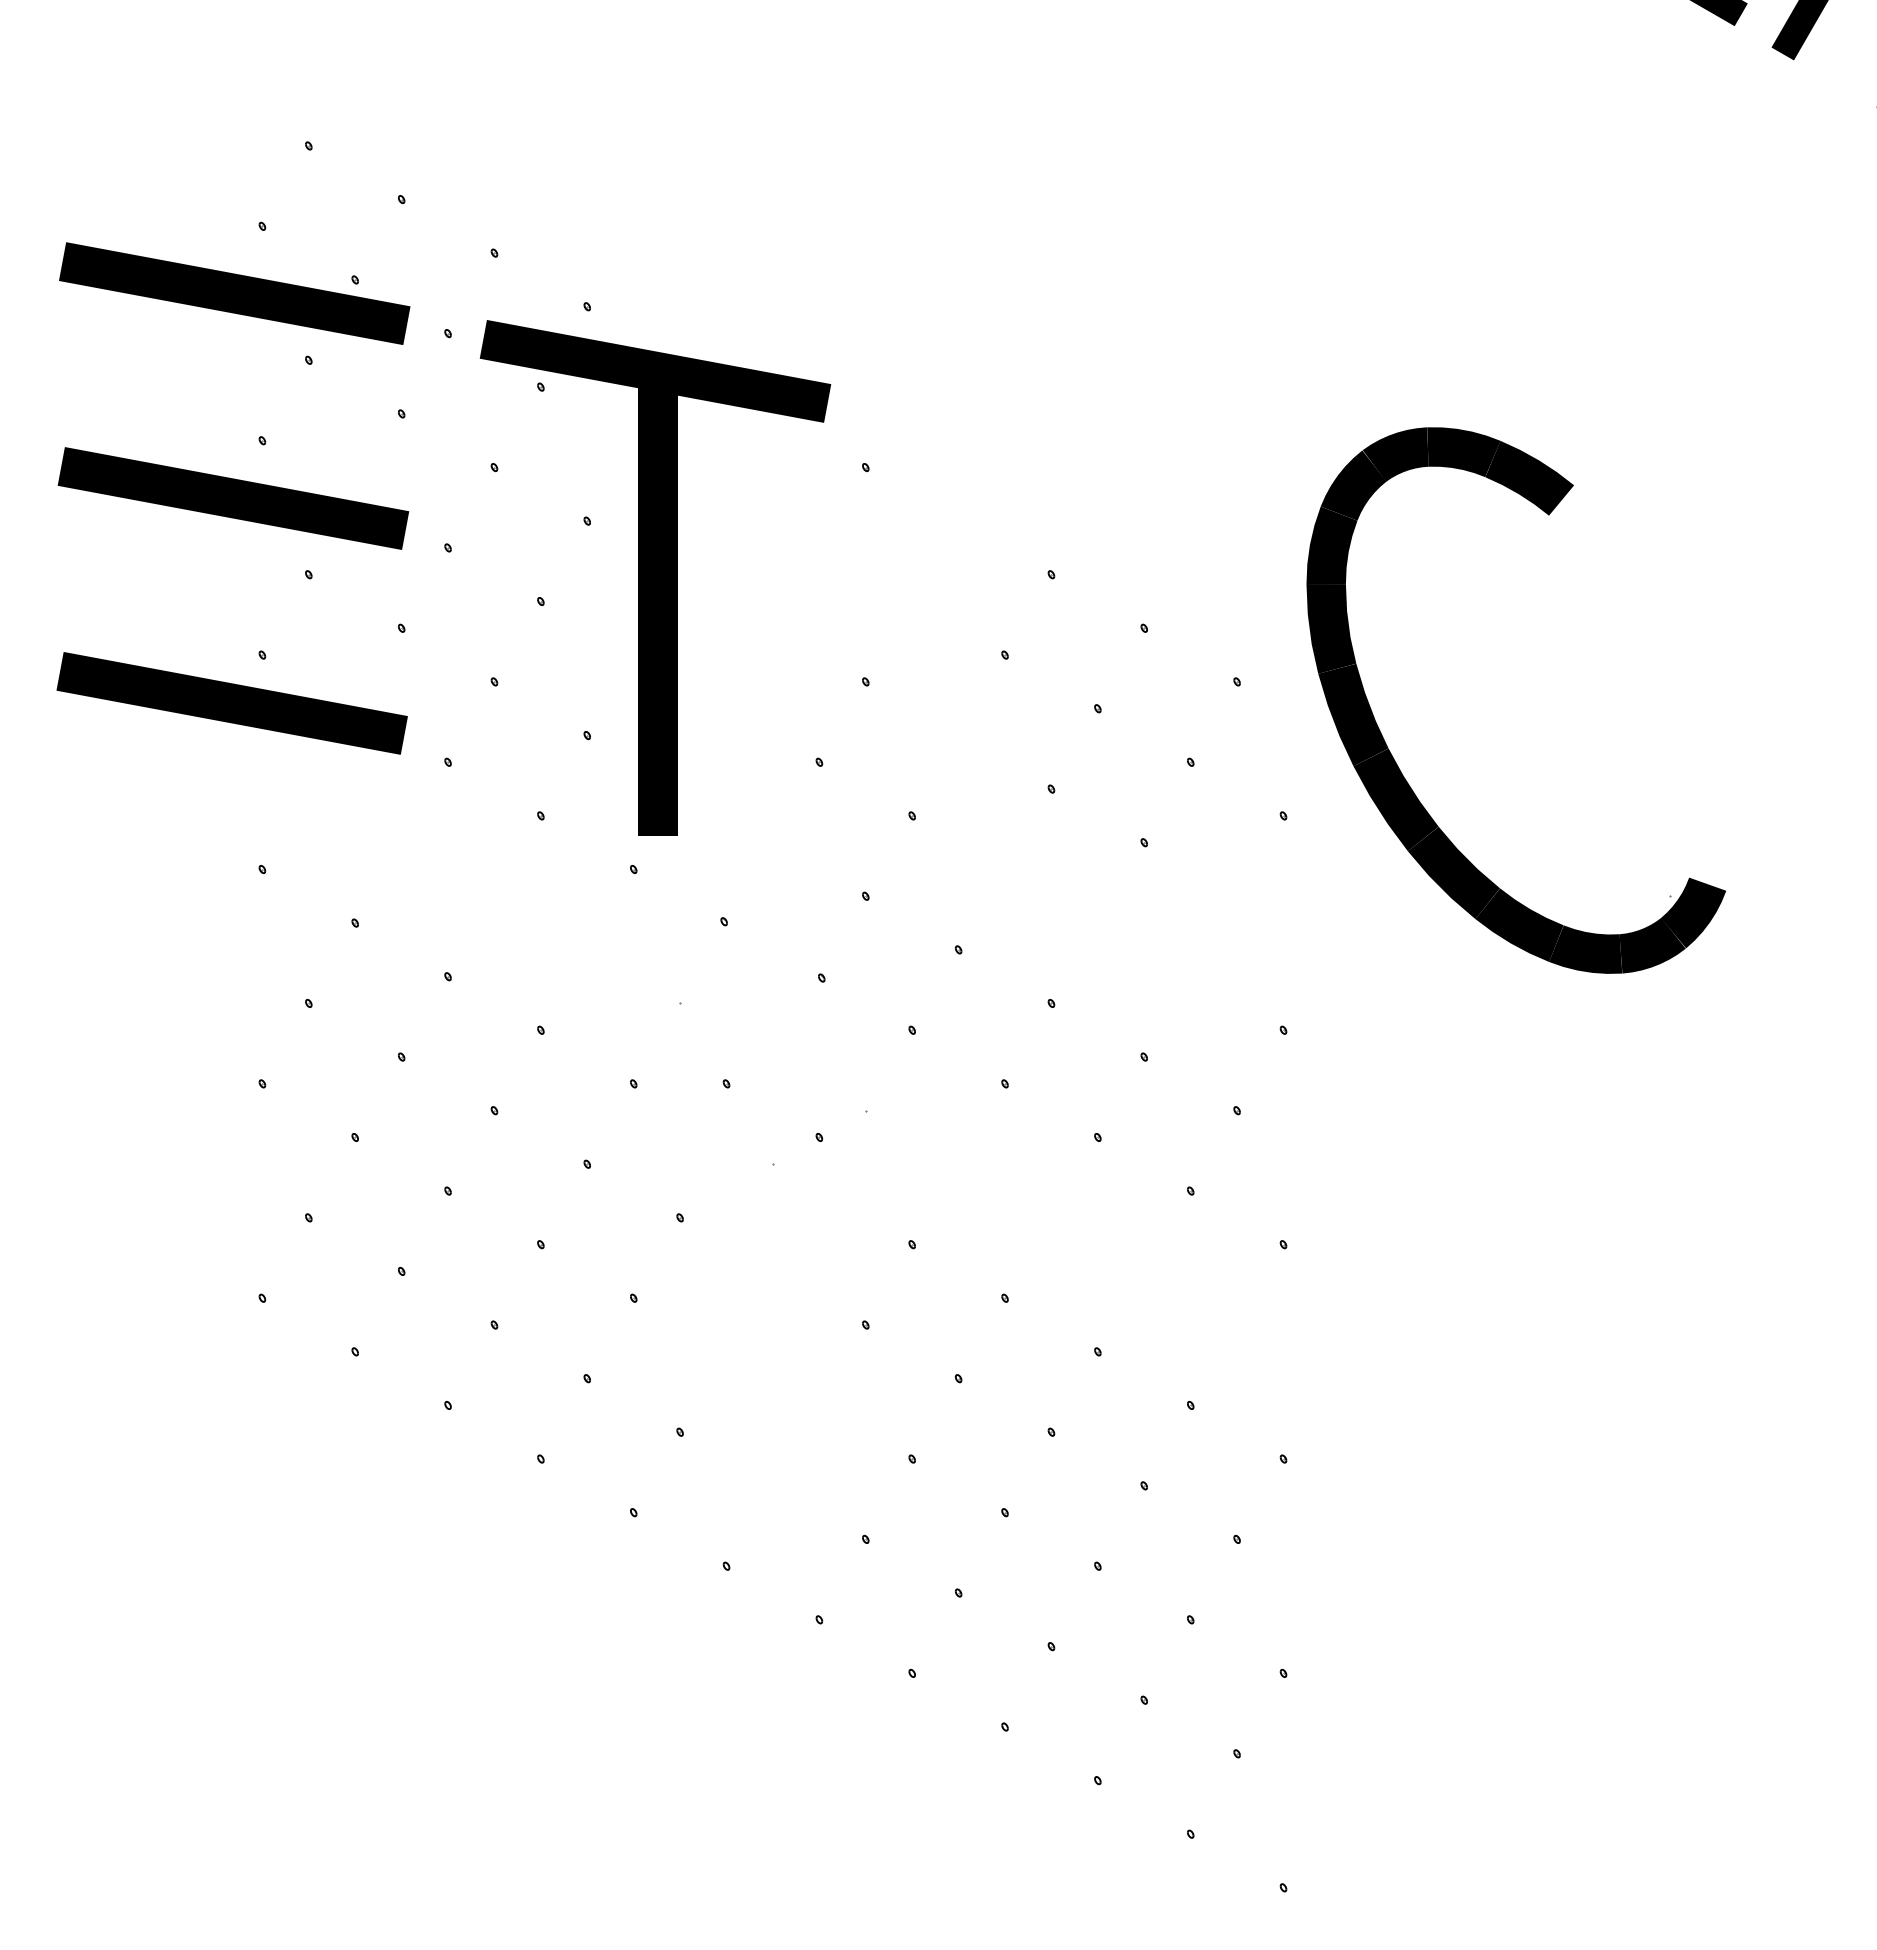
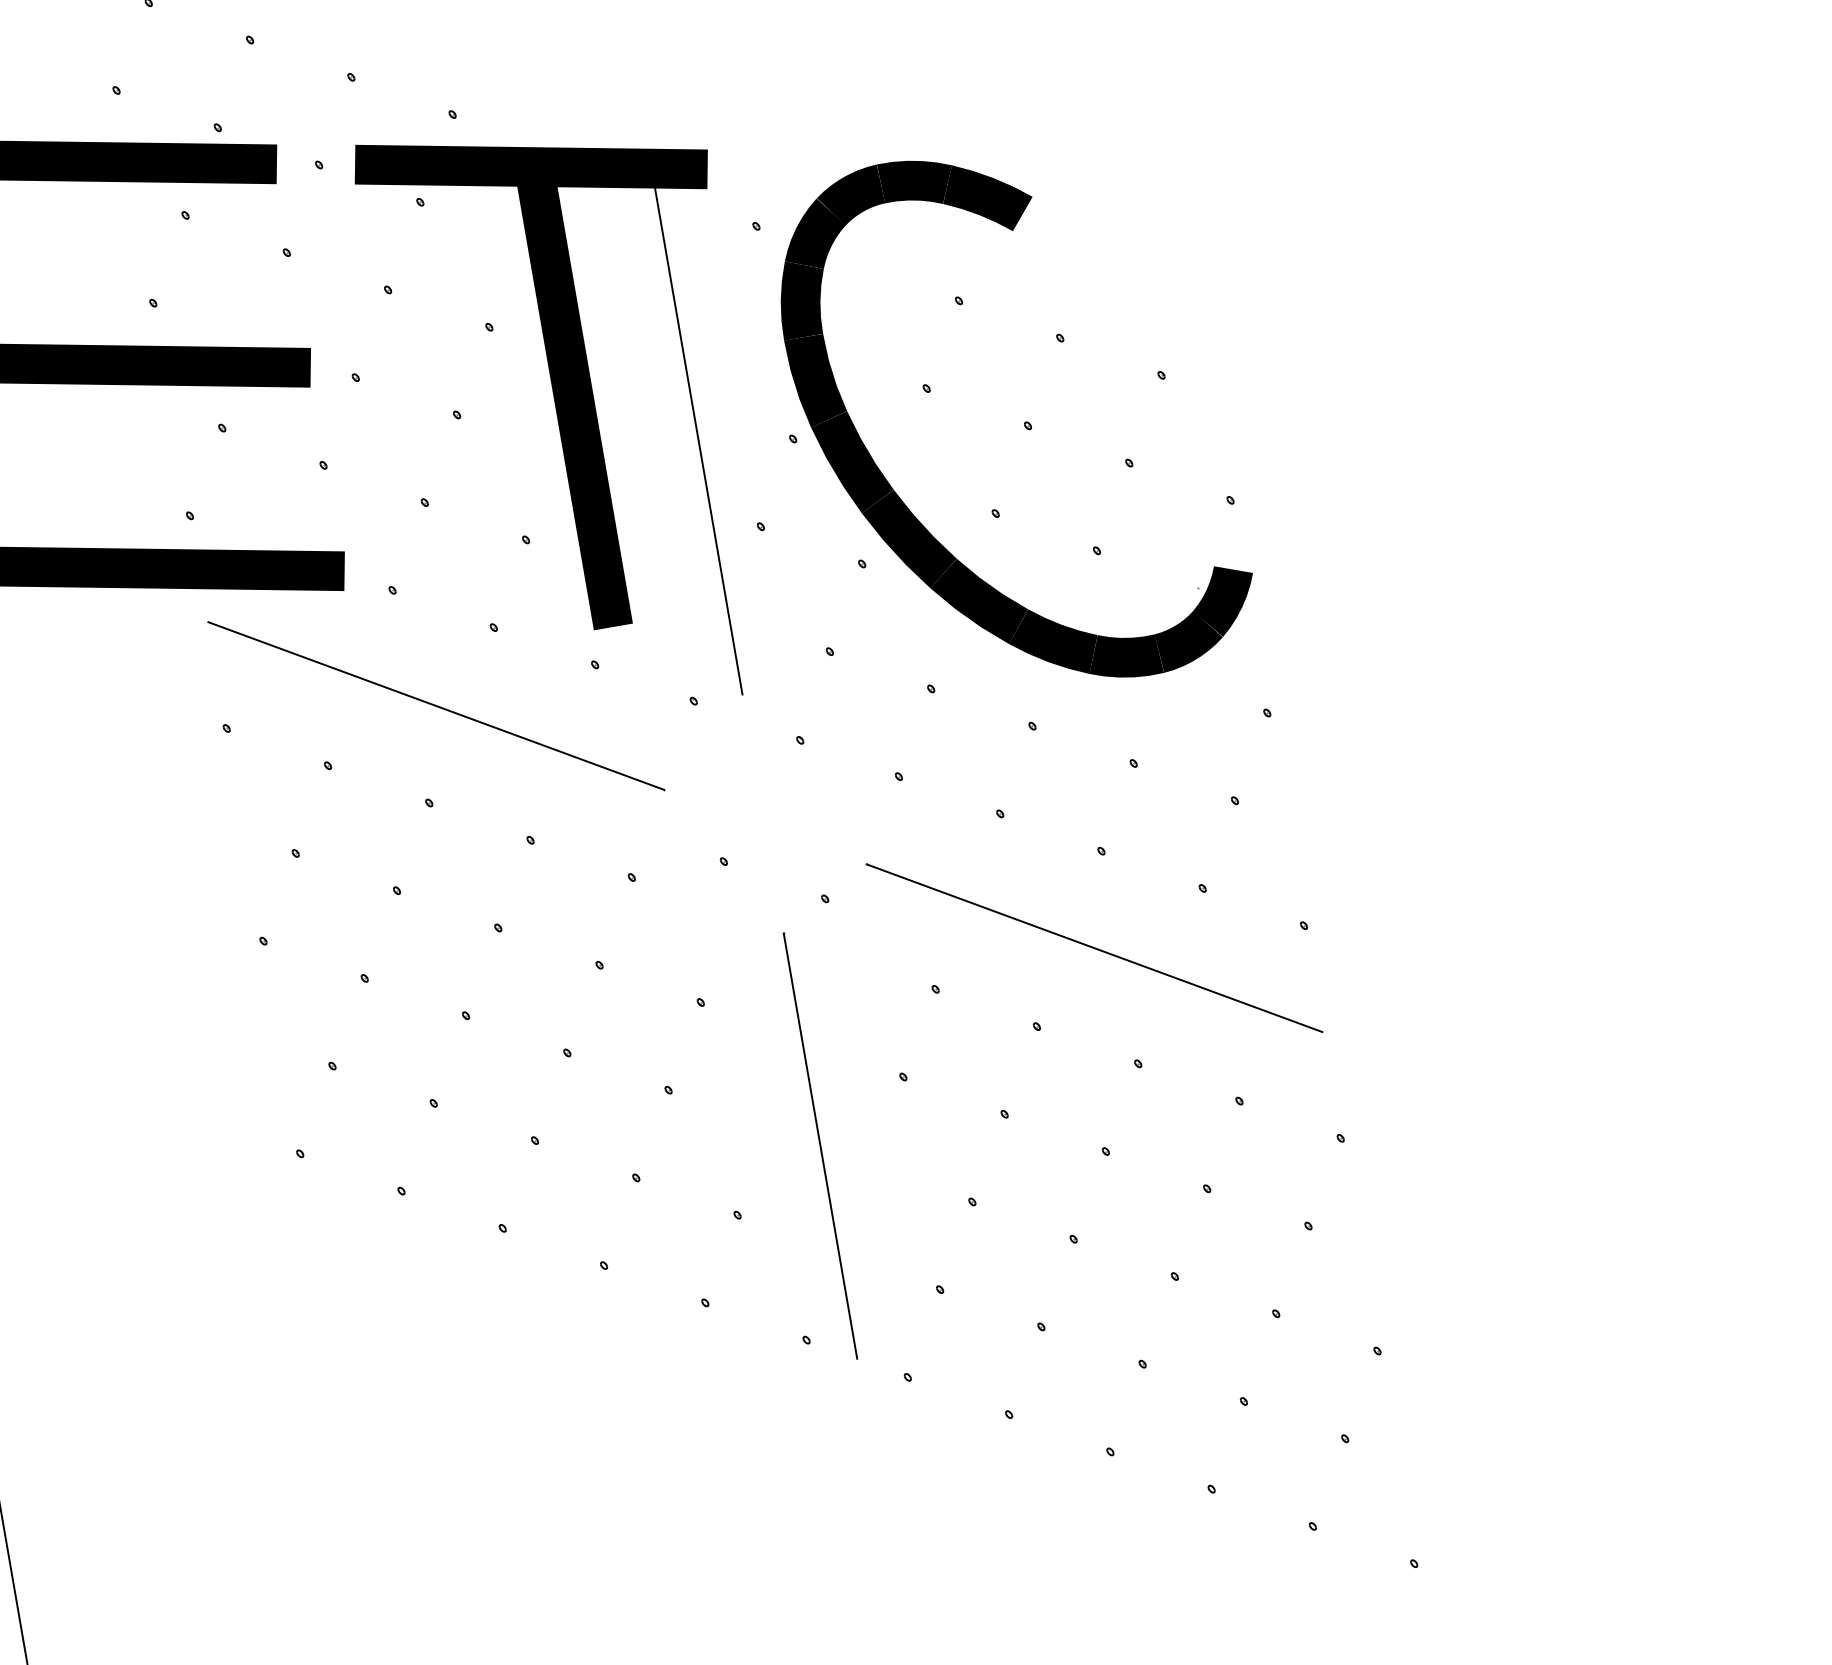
line: (772, 668) -> (698, 441), added
part: (1400, 769) -> (909, 508), moved
line: (471, 882) -> (436, 705), added
line: (1074, 1230) -> (1094, 947), added
line: (772, 1378) -> (819, 1146), added

